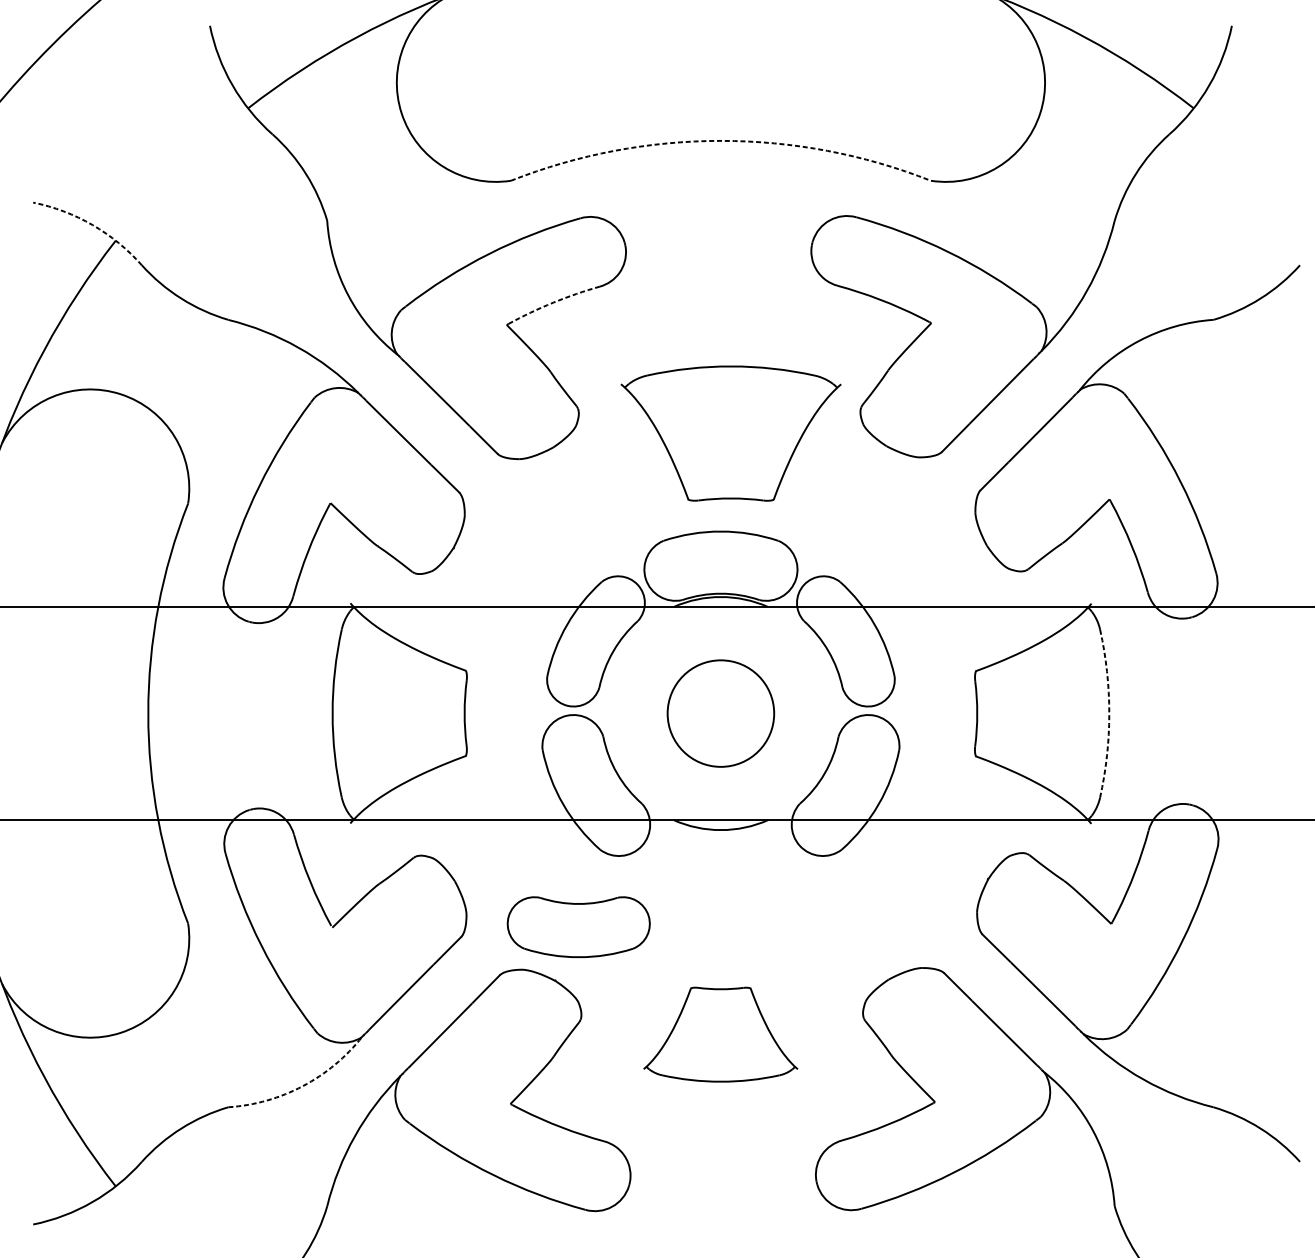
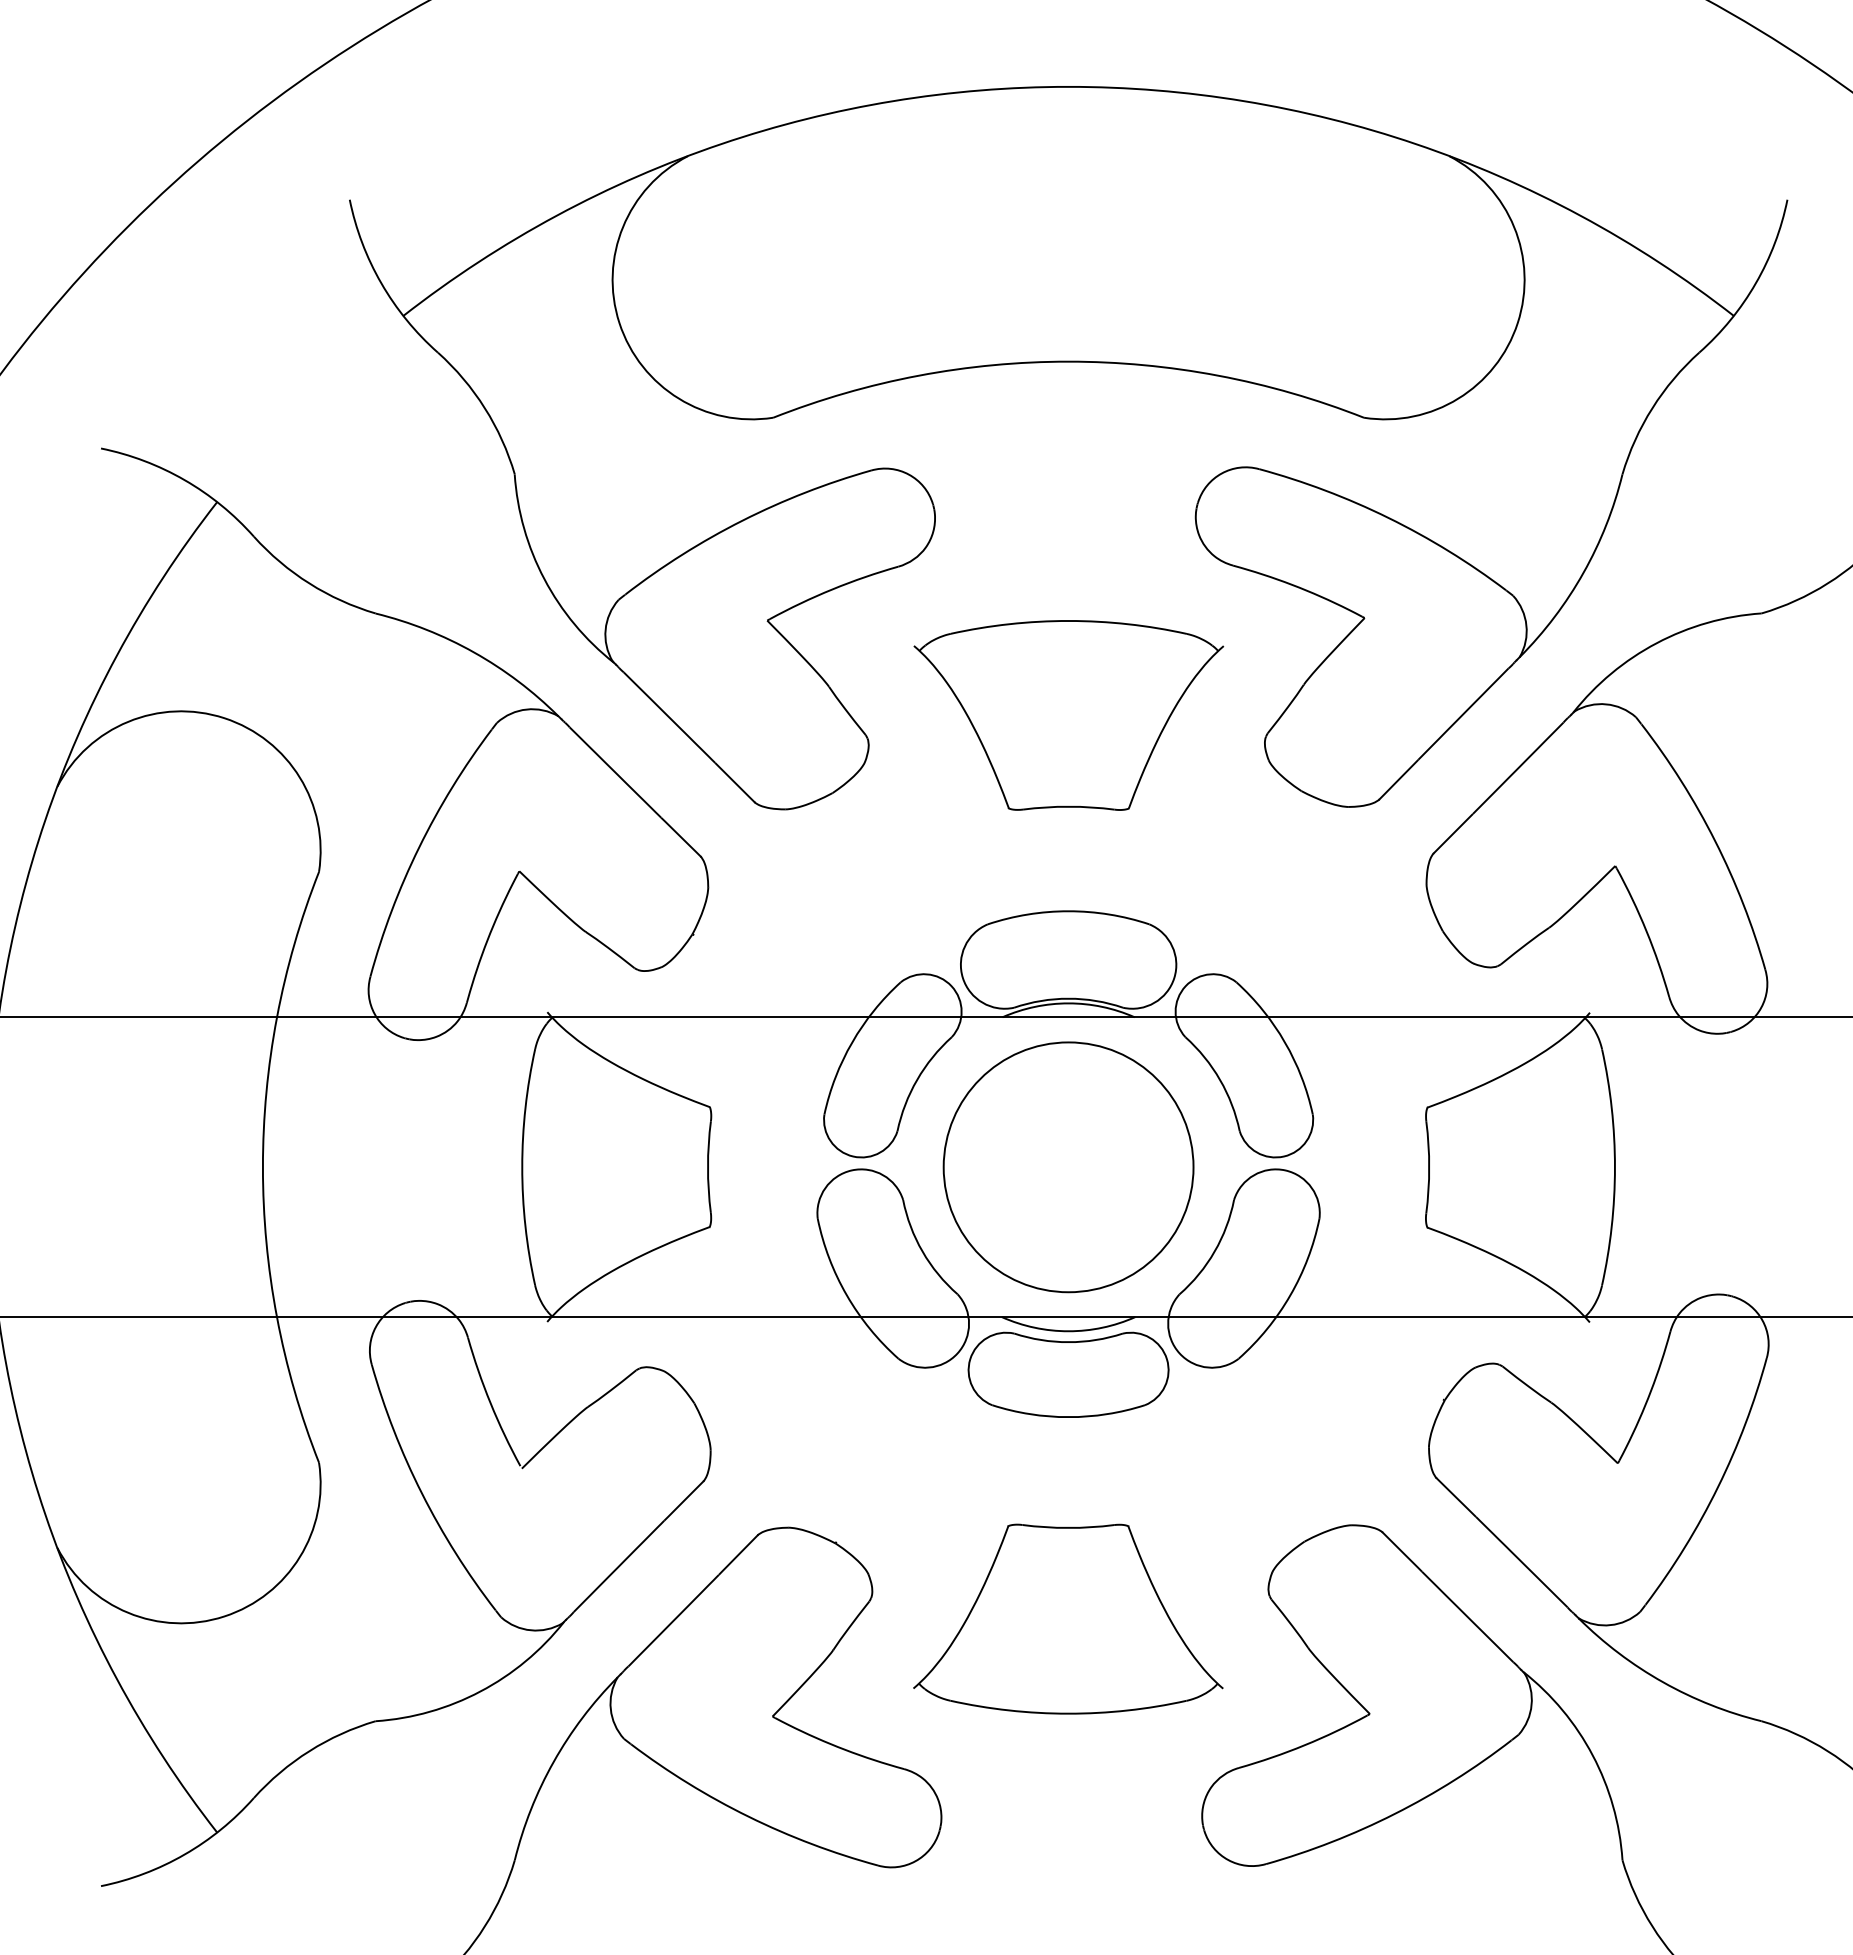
arc: (720, 140) -> (1068, 361), dashed -> solid
arc: (92, 225) -> (184, 480), dashed -> solid
arc: (553, 302) -> (832, 589), dashed -> solid
part: (730, 433) -> (1068, 715), moved
circle: (720, 713) -> (1068, 1167), size x1.67
arc: (1108, 713) -> (1614, 1167), dashed -> solid
part: (578, 926) -> (1068, 1374), moved
part: (720, 1034) -> (1068, 1618), size x1.43
arc: (302, 1086) -> (480, 1691), dashed -> solid

